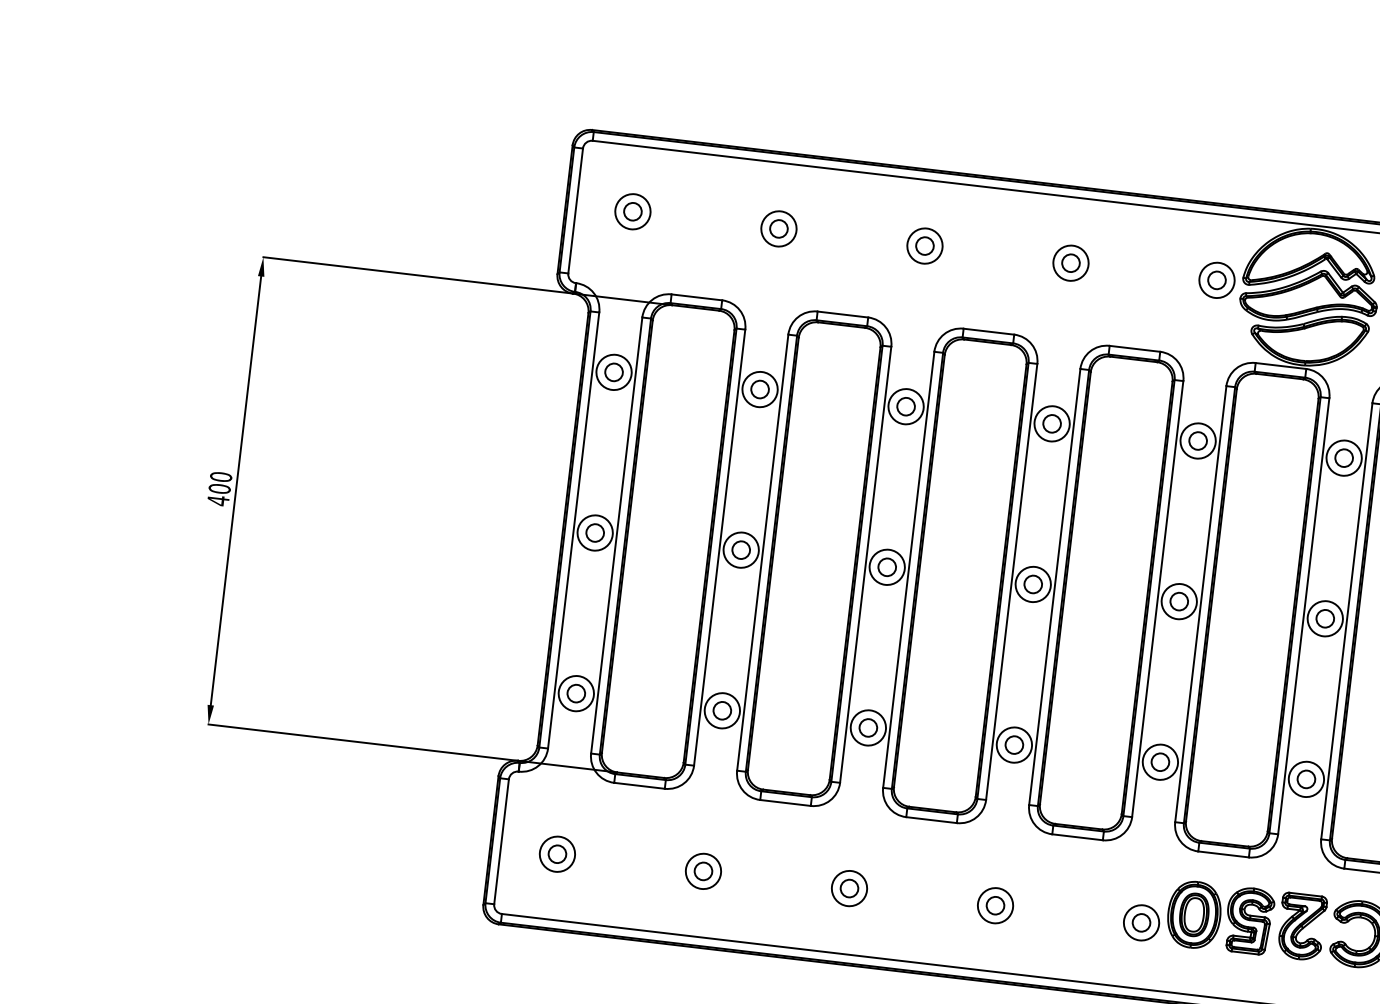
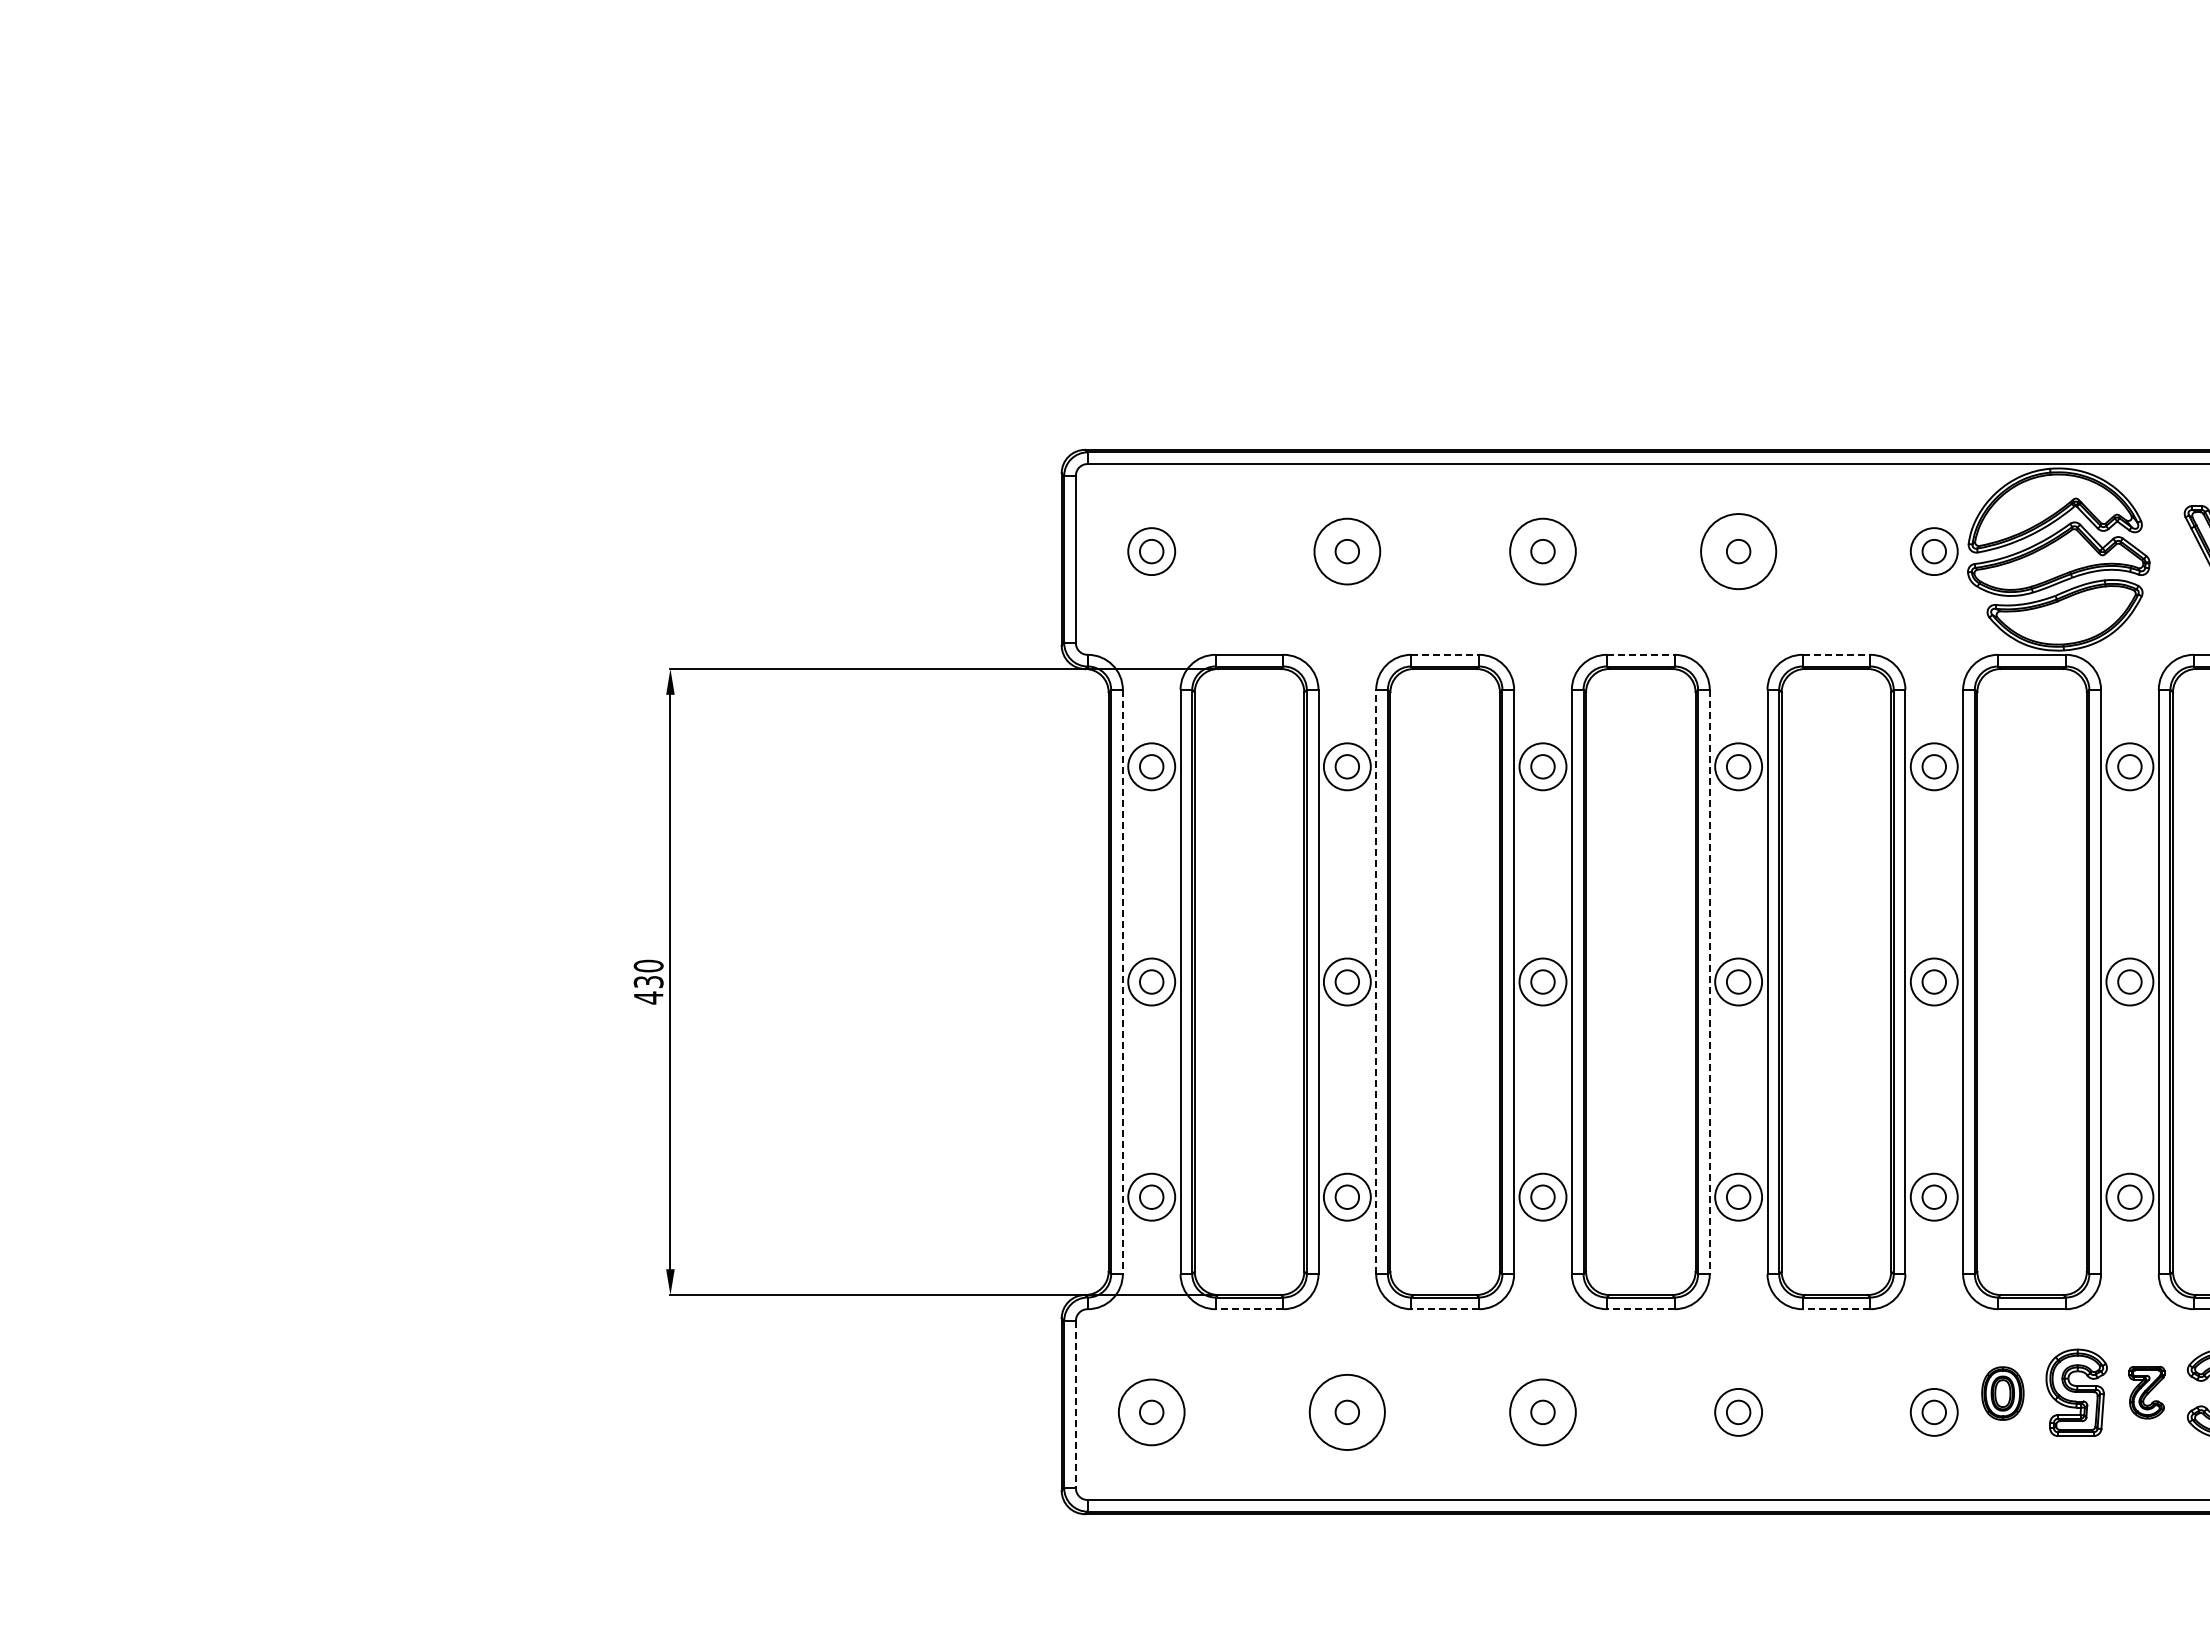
circle: (778, 228) -> (1346, 551), size x1.4
circle: (924, 245) -> (1542, 551), size x1.4
circle: (1070, 263) -> (1738, 551), size x1.6
line: (843, 314) -> (1445, 654), solid -> dashed
line: (988, 331) -> (1640, 654), solid -> dashed
line: (1135, 348) -> (1836, 654), solid -> dashed
text: (219, 488) -> (648, 981), 400 -> 430
line: (573, 530) -> (1122, 982), solid -> dashed
line: (763, 552) -> (1376, 981), solid -> dashed
line: (1011, 582) -> (1709, 982), solid -> dashed
line: (639, 786) -> (1249, 1309), solid -> dashed
line: (785, 803) -> (1445, 1309), solid -> dashed
line: (931, 820) -> (1640, 1309), solid -> dashed
line: (1077, 837) -> (1836, 1309), solid -> dashed
line: (501, 841) -> (1075, 1404), solid -> dashed
circle: (557, 853) -> (1151, 1411), size x1.4
circle: (702, 870) -> (1346, 1411), size x1.6
circle: (849, 887) -> (1542, 1411), size x1.4
part: (1194, 914) -> (2002, 1393), size x0.6
part: (1301, 926) -> (2146, 1392), size x0.6

